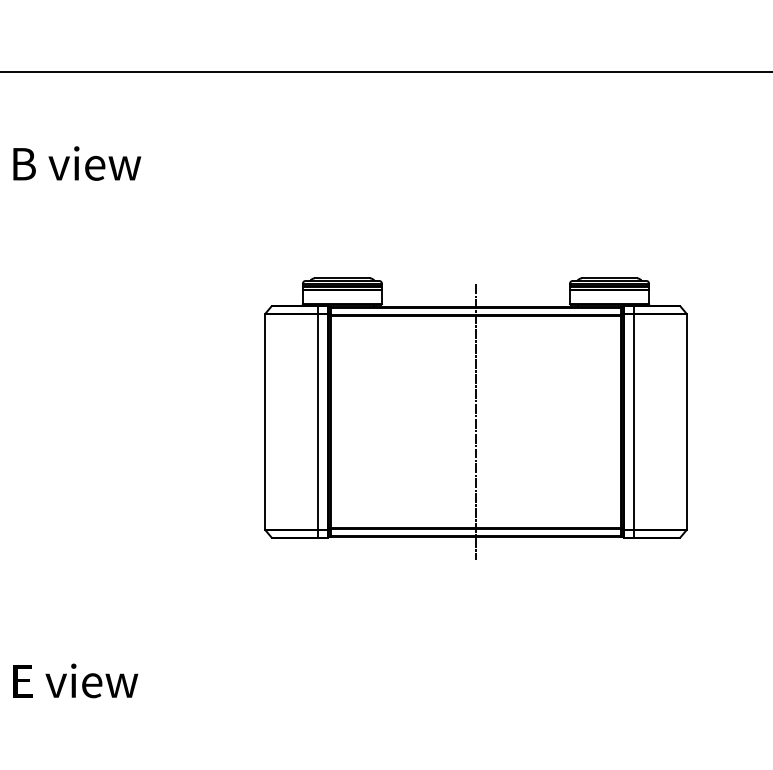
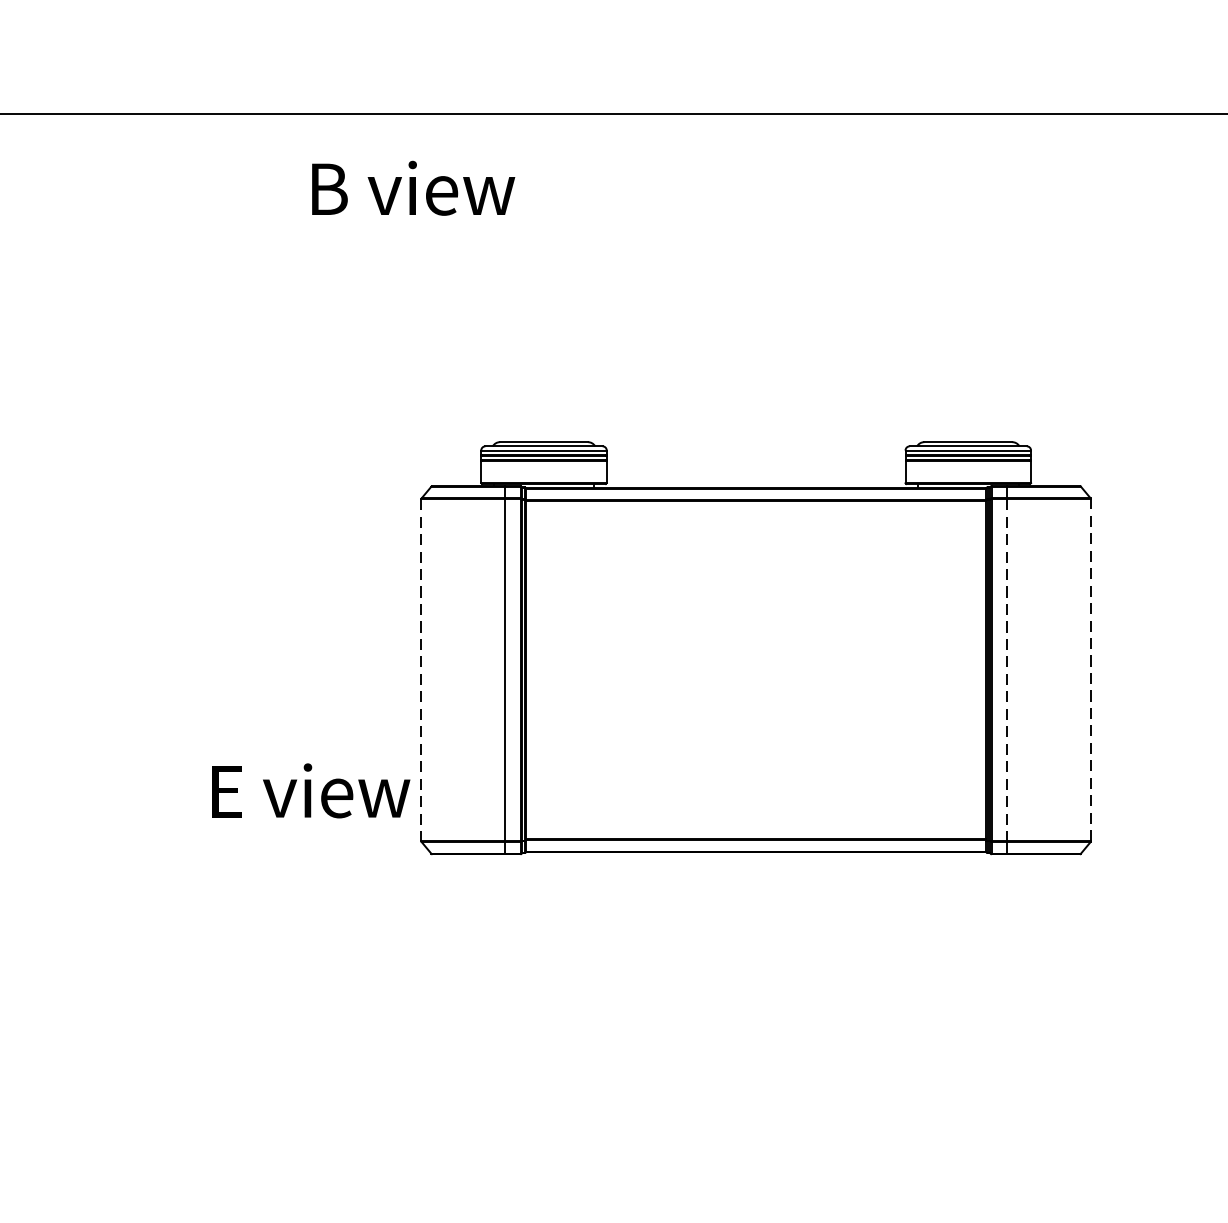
text: (77, 163) -> (413, 188), moved
line: (265, 421) -> (421, 669), solid -> dashed
line: (475, 421) -> (755, 669), removed
line: (634, 421) -> (1007, 669), solid -> dashed
line: (686, 421) -> (1090, 669), solid -> dashed
text: (75, 680) -> (310, 790), moved

